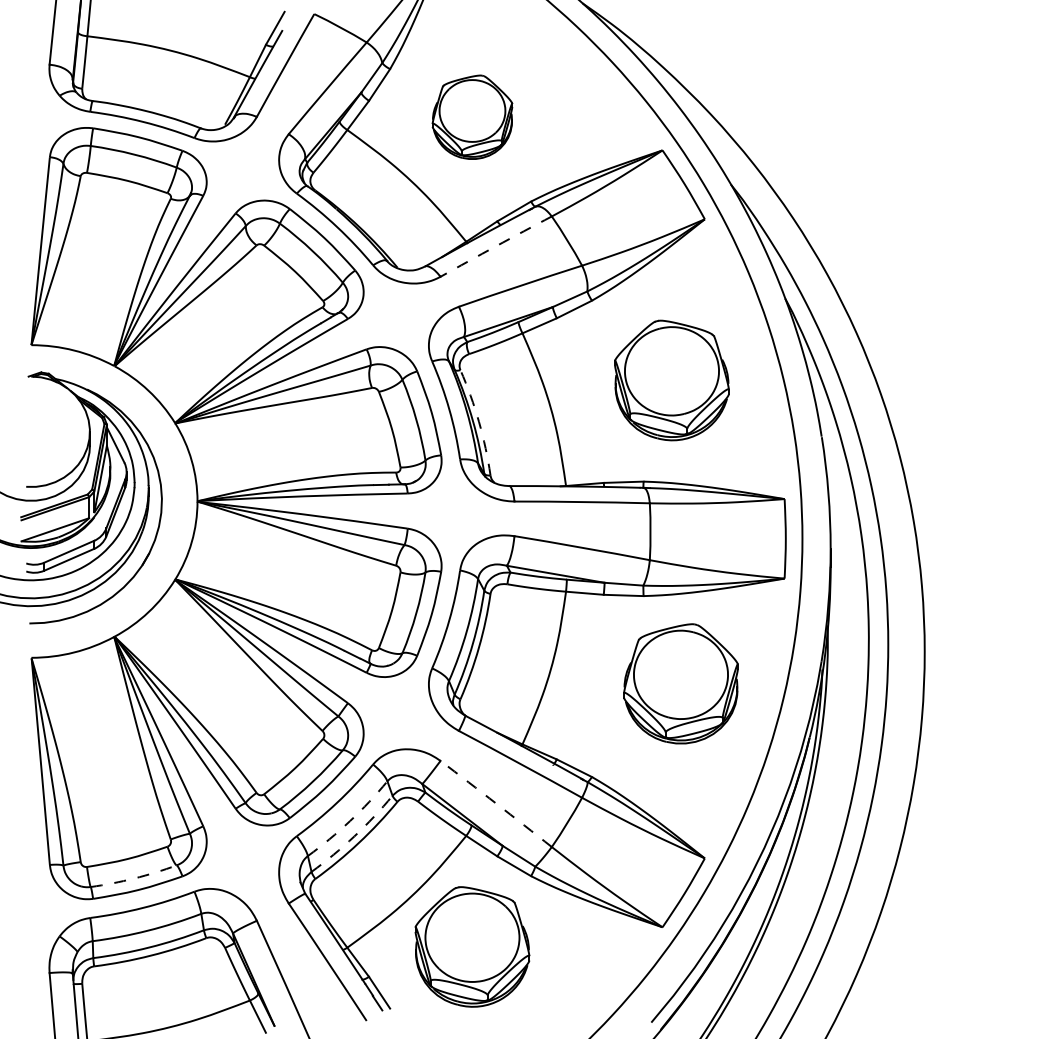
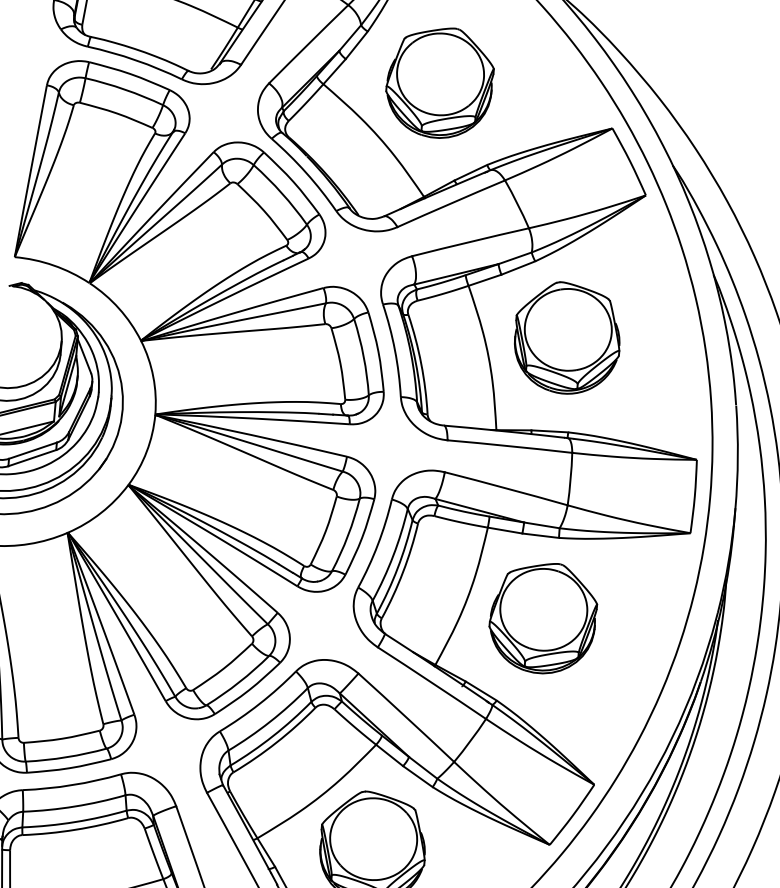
part: (472, 116) -> (439, 81), size x1.43
arc: (496, 246) -> (451, 203), dashed -> solid
part: (671, 380) -> (567, 338), moved
arc: (479, 421) -> (421, 363), dashed -> solid
part: (680, 683) -> (542, 617), moved
arc: (496, 803) -> (406, 717), dashed -> solid
arc: (350, 821) -> (270, 722), dashed -> solid
arc: (354, 836) -> (273, 736), dashed -> solid
arc: (134, 878) -> (66, 757), dashed -> solid

